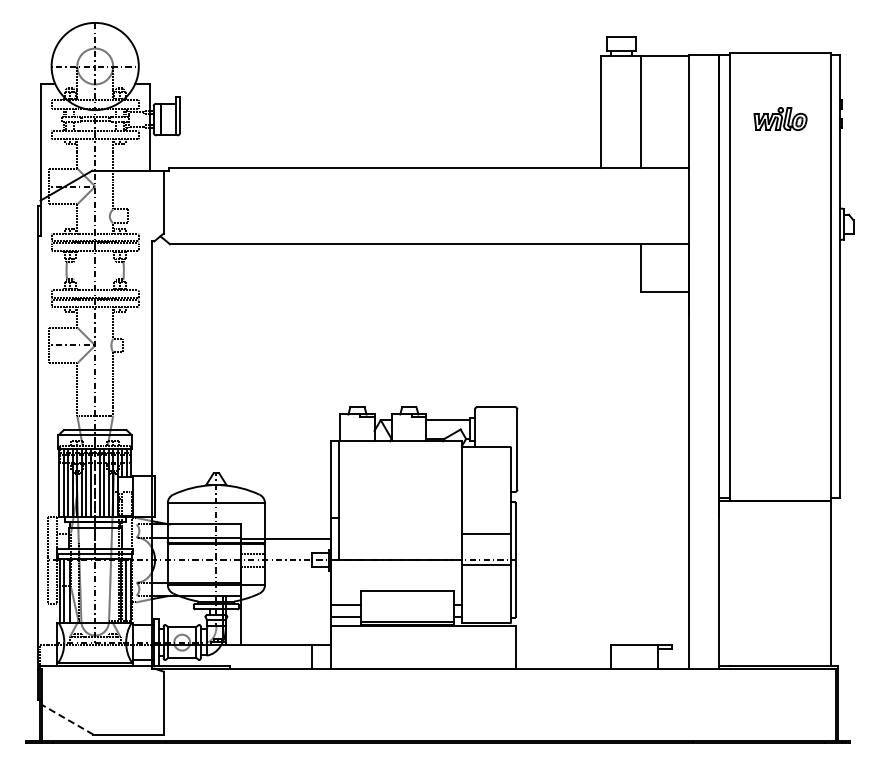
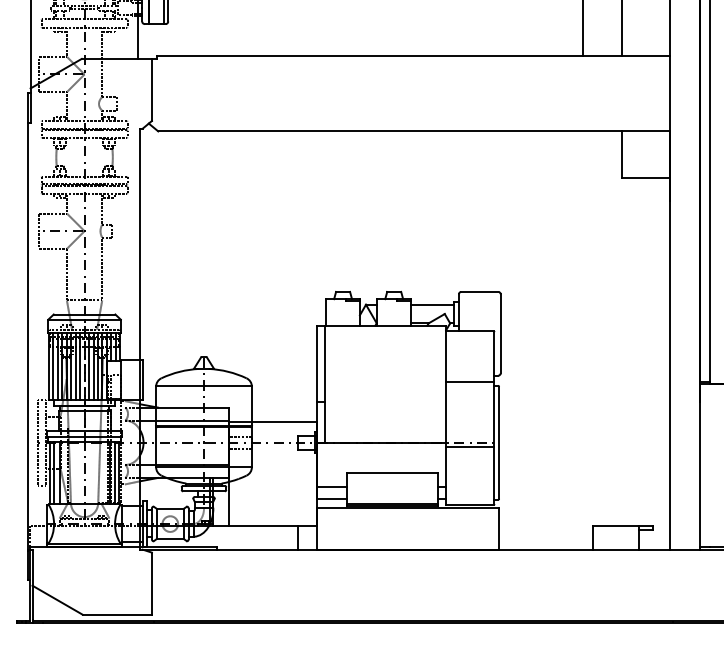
line: (486, 533) -> (470, 382), moved
line: (67, 719) -> (57, 599), dashed -> solid

